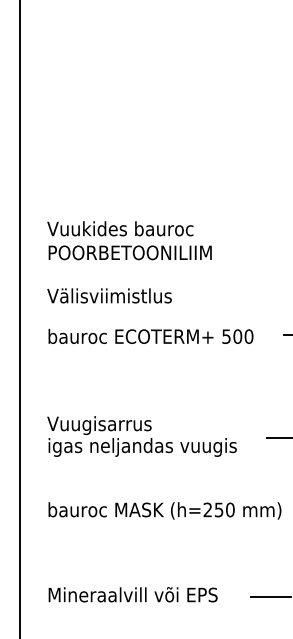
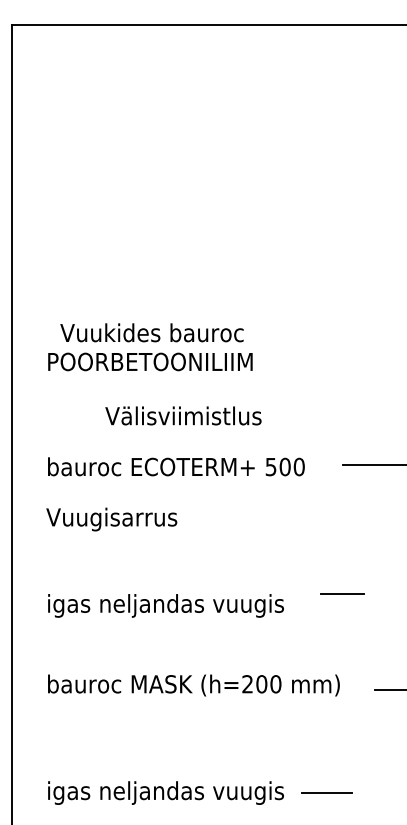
text: (119, 228) -> (151, 332), moved
text: (109, 295) -> (183, 415), moved
text: (99, 425) -> (111, 519), moved
text: (218, 510) -> (261, 684), (h=250 -> (h=200
text: (142, 596) -> (165, 792), Mineraalvill või EPS -> igas neljandas vuugis

